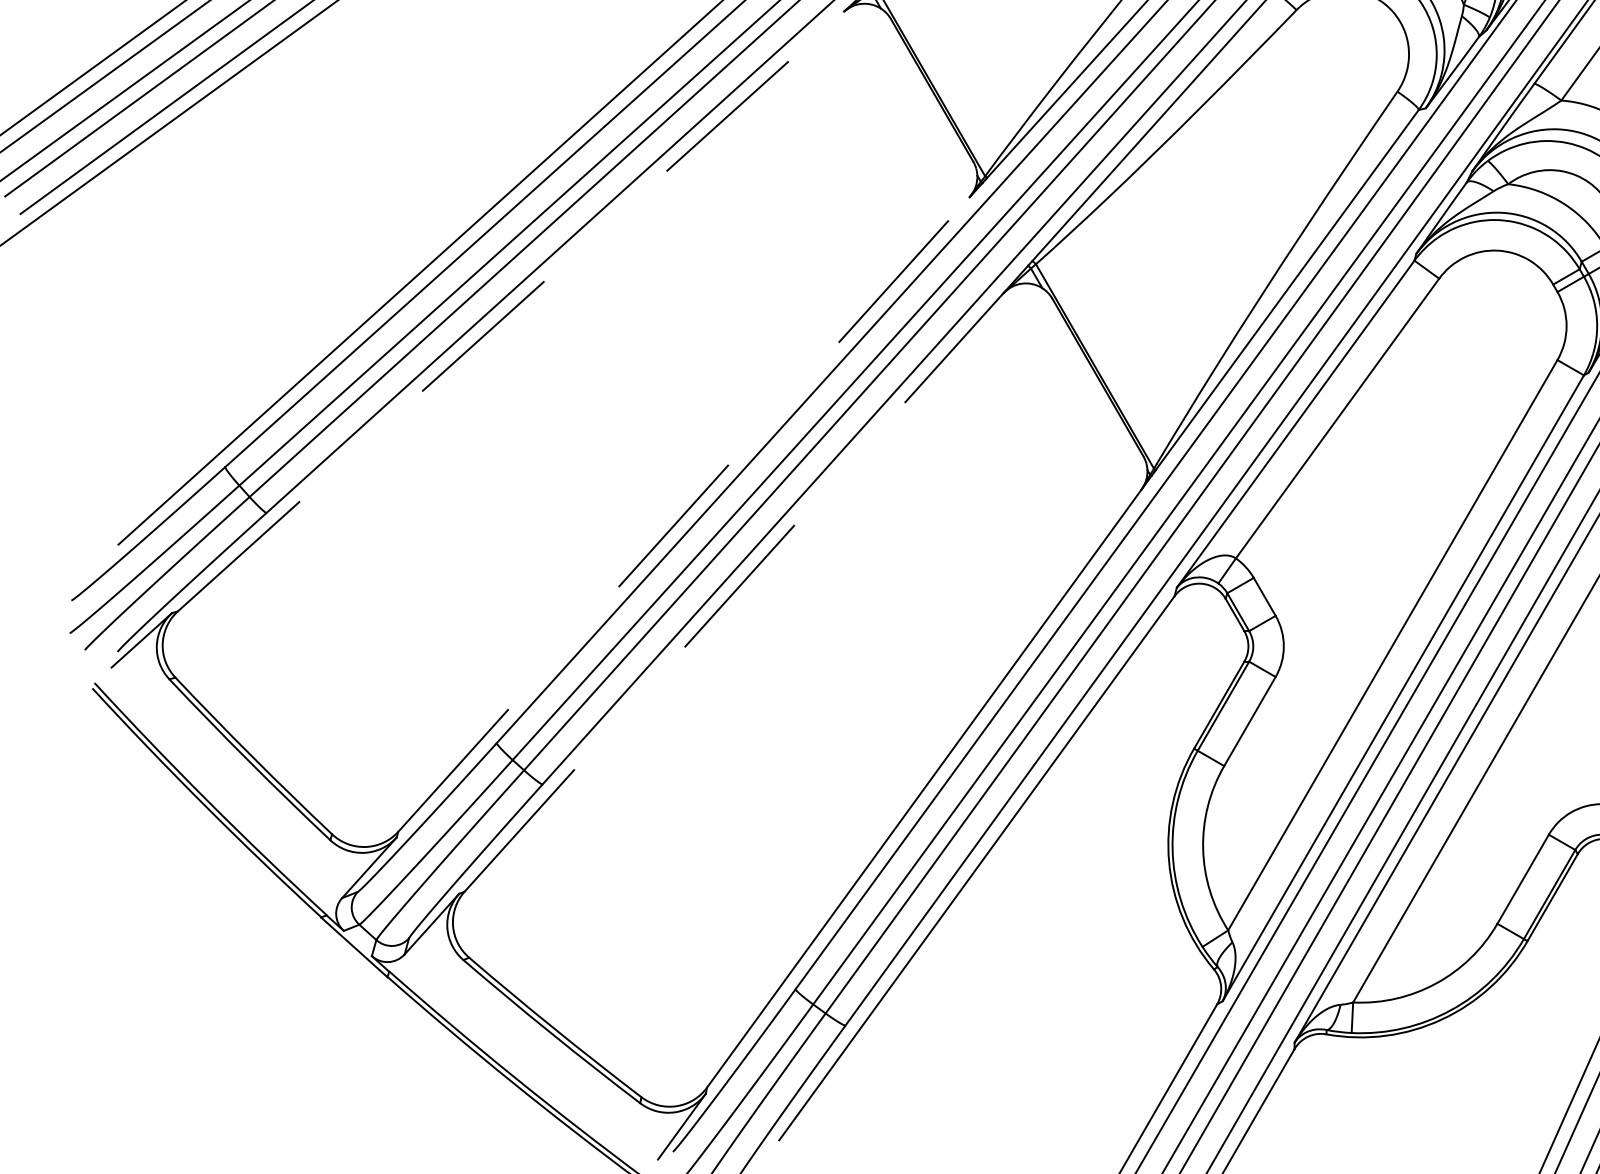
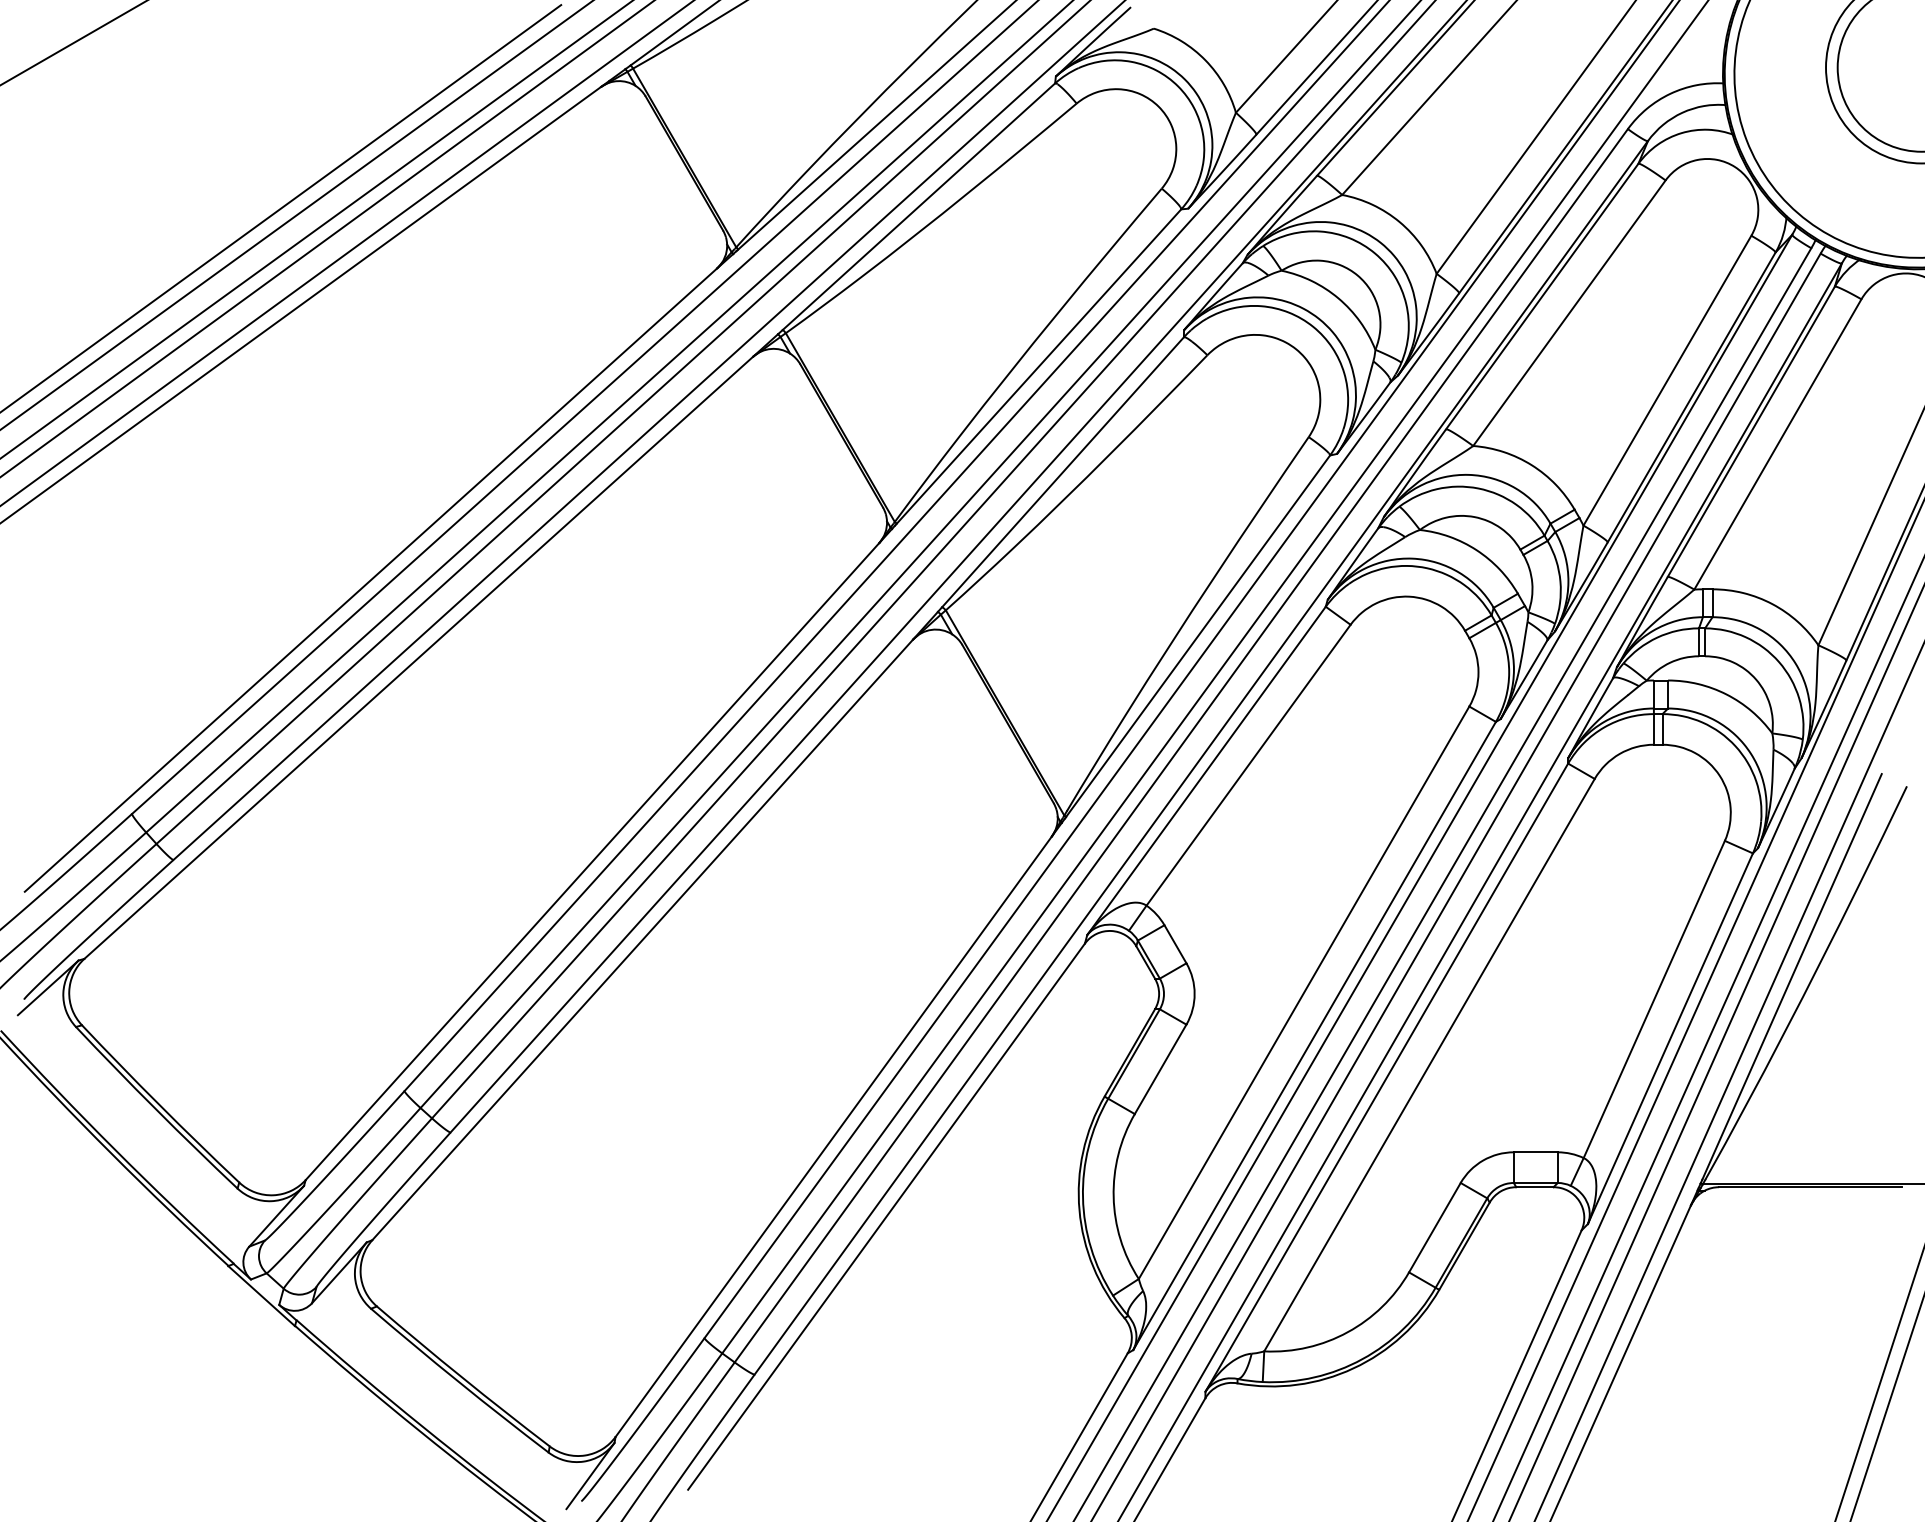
line: (510, 311) -> (418, 657), dashed -> solid
line: (683, 514) -> (592, 861), dashed -> solid
line: (733, 592) -> (642, 939), dashed -> solid

